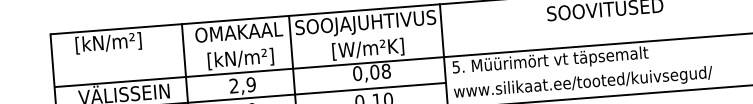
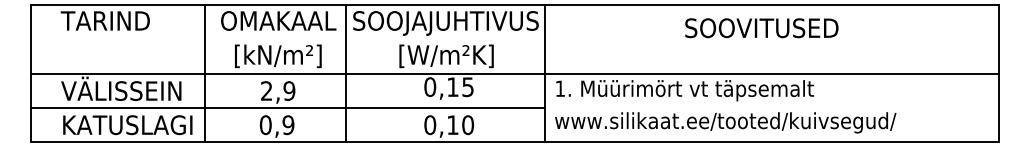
text: (107, 43) -> (104, 22), [kN/m²] -> TARIND
text: (455, 67) -> (559, 88), 5. -> 1.
text: (380, 72) -> (460, 87), 0,08 -> 0,15

